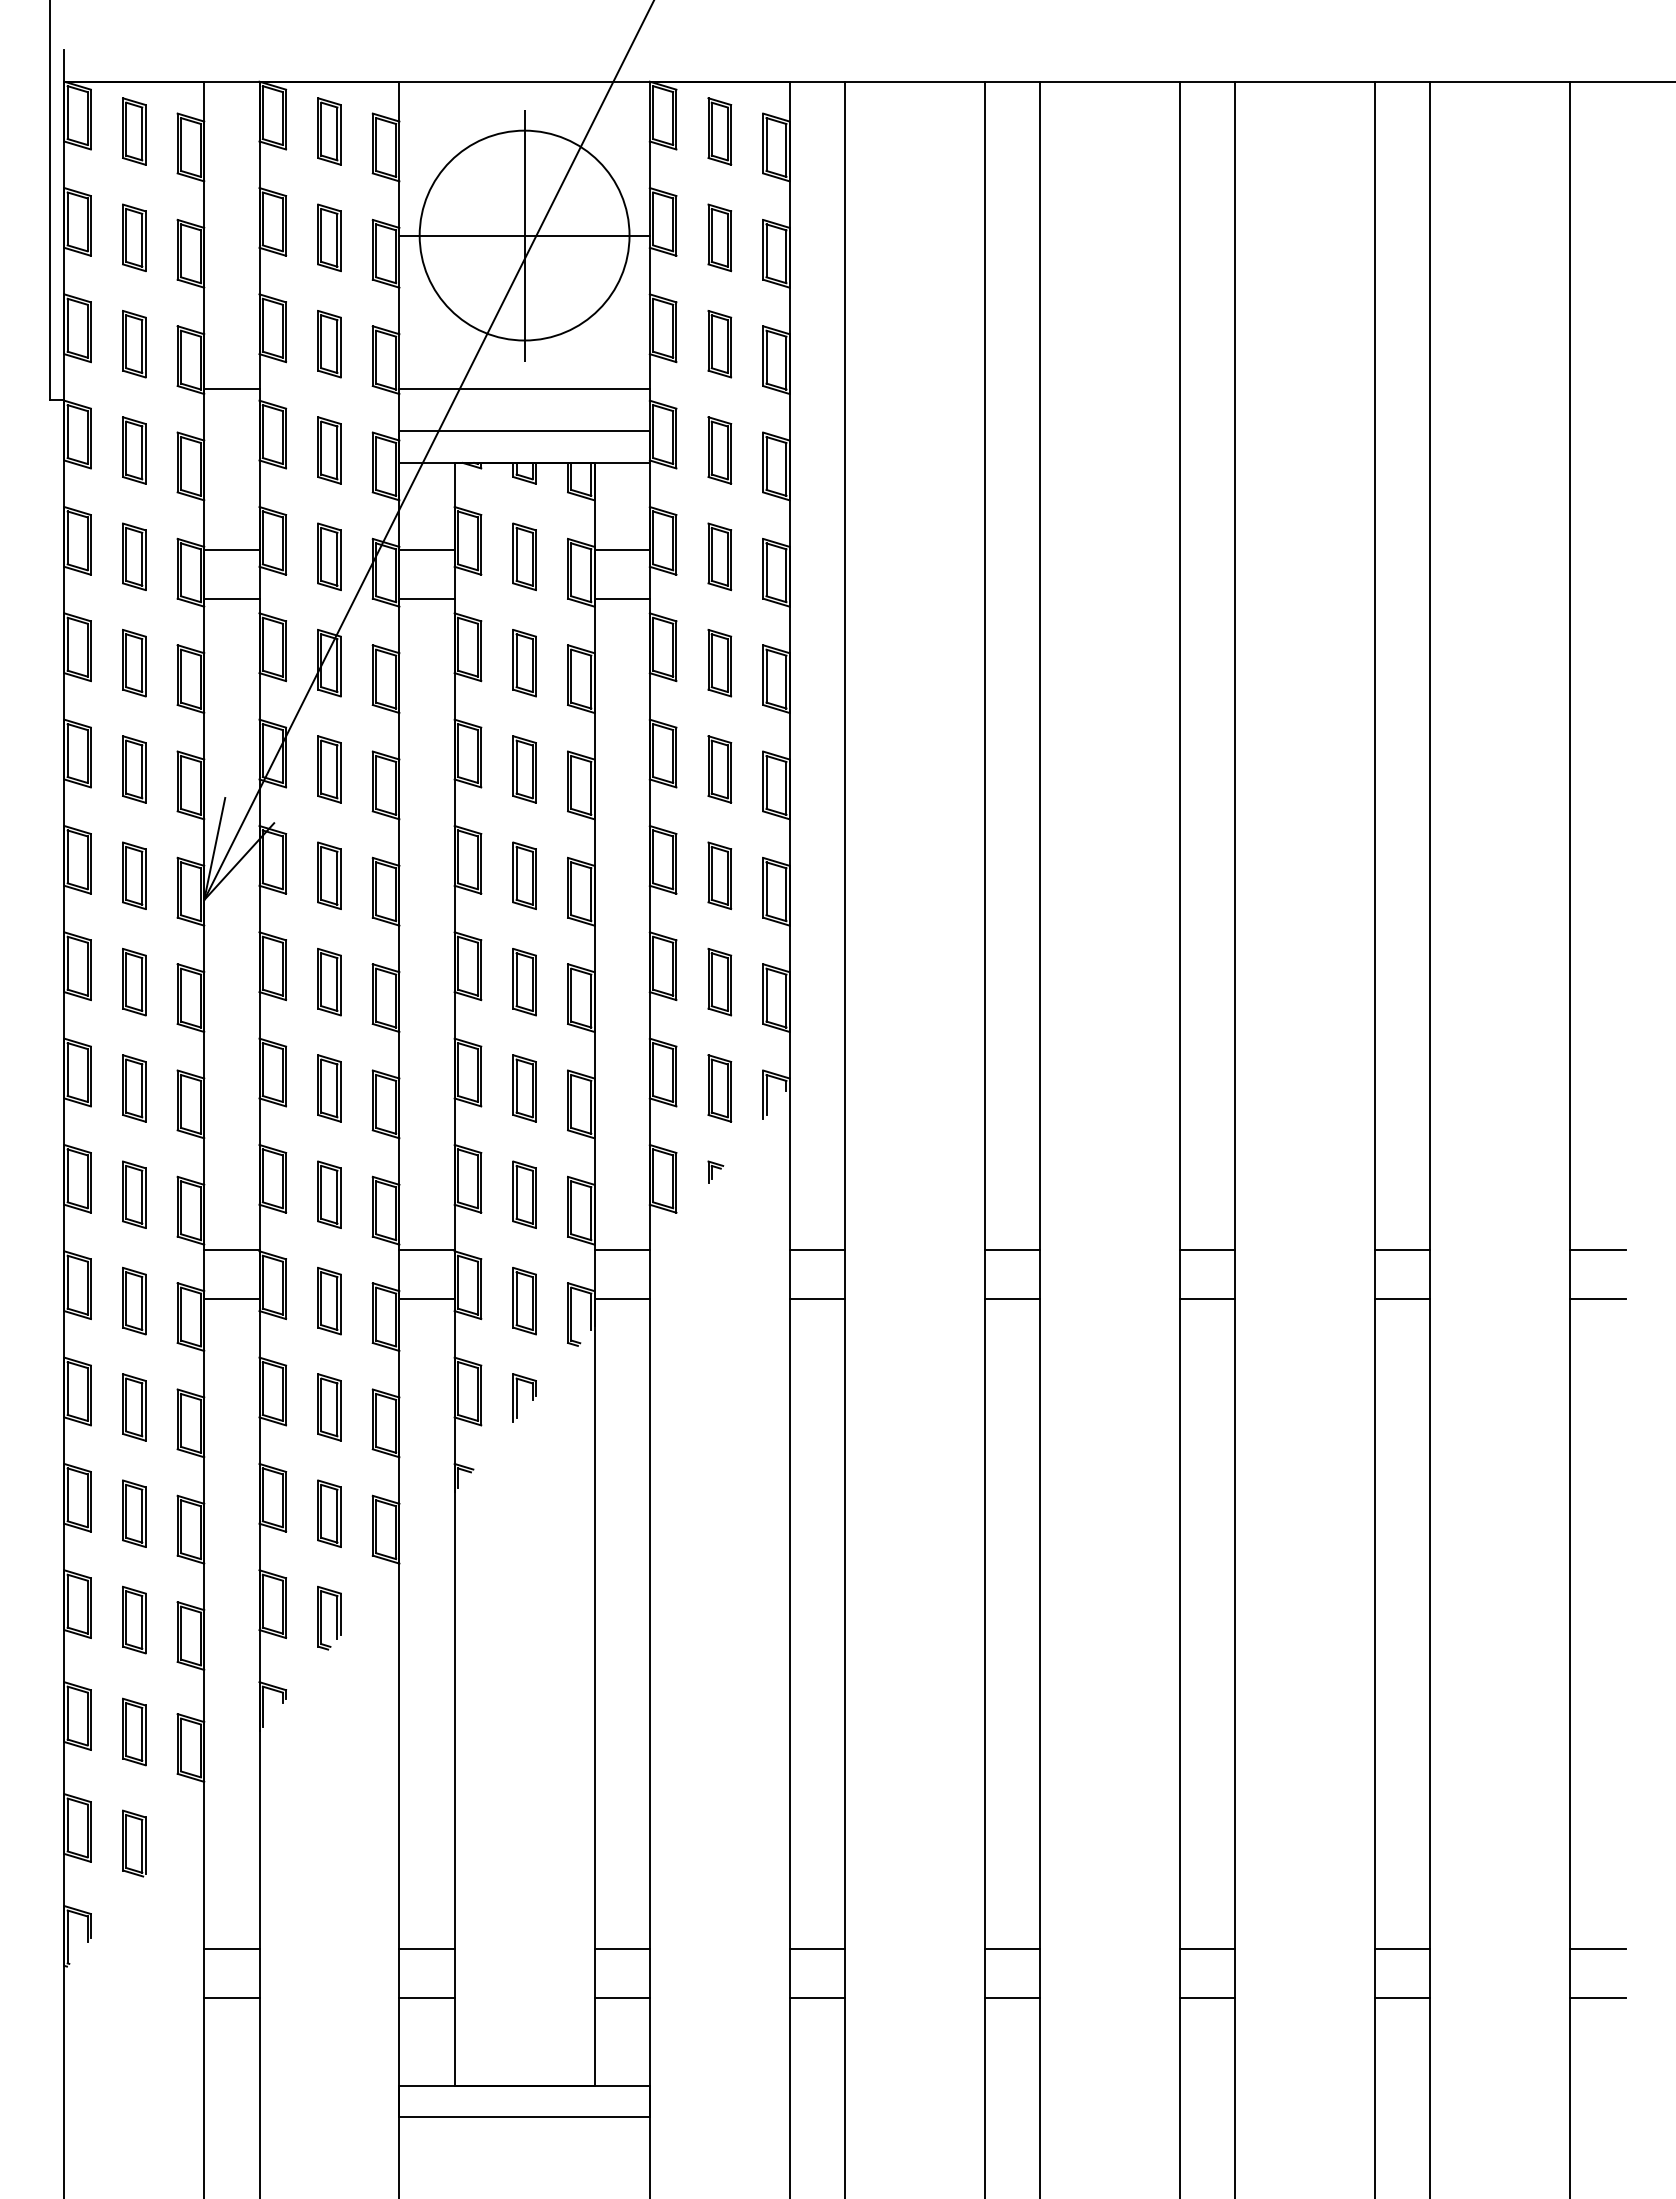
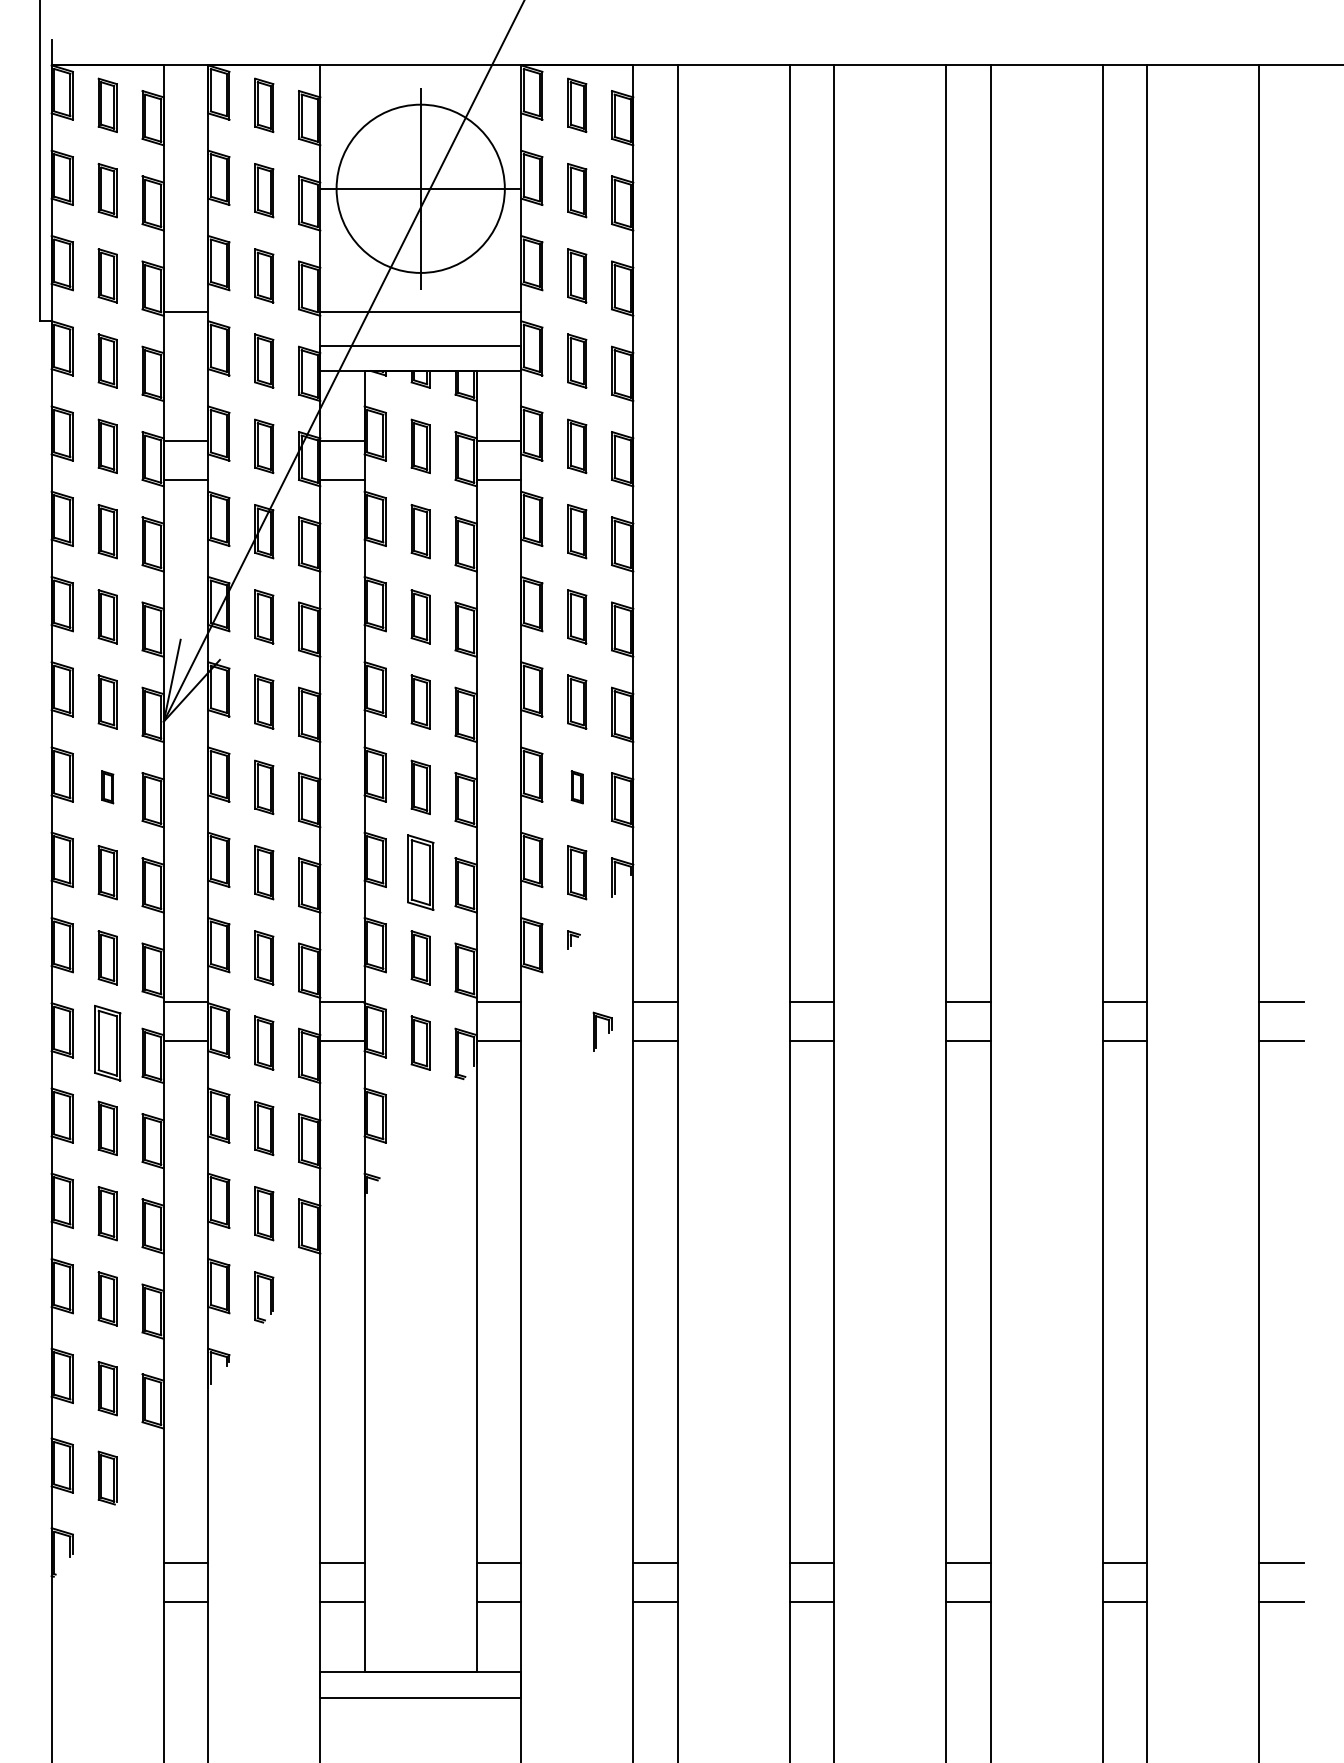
part: (134, 981) -> (107, 786), size x0.6
part: (719, 981) -> (576, 786), size x0.6
part: (524, 1088) -> (420, 872), size x1.4
part: (134, 1300) -> (107, 1042), size x1.4
part: (517, 1397) -> (597, 1031), moved

